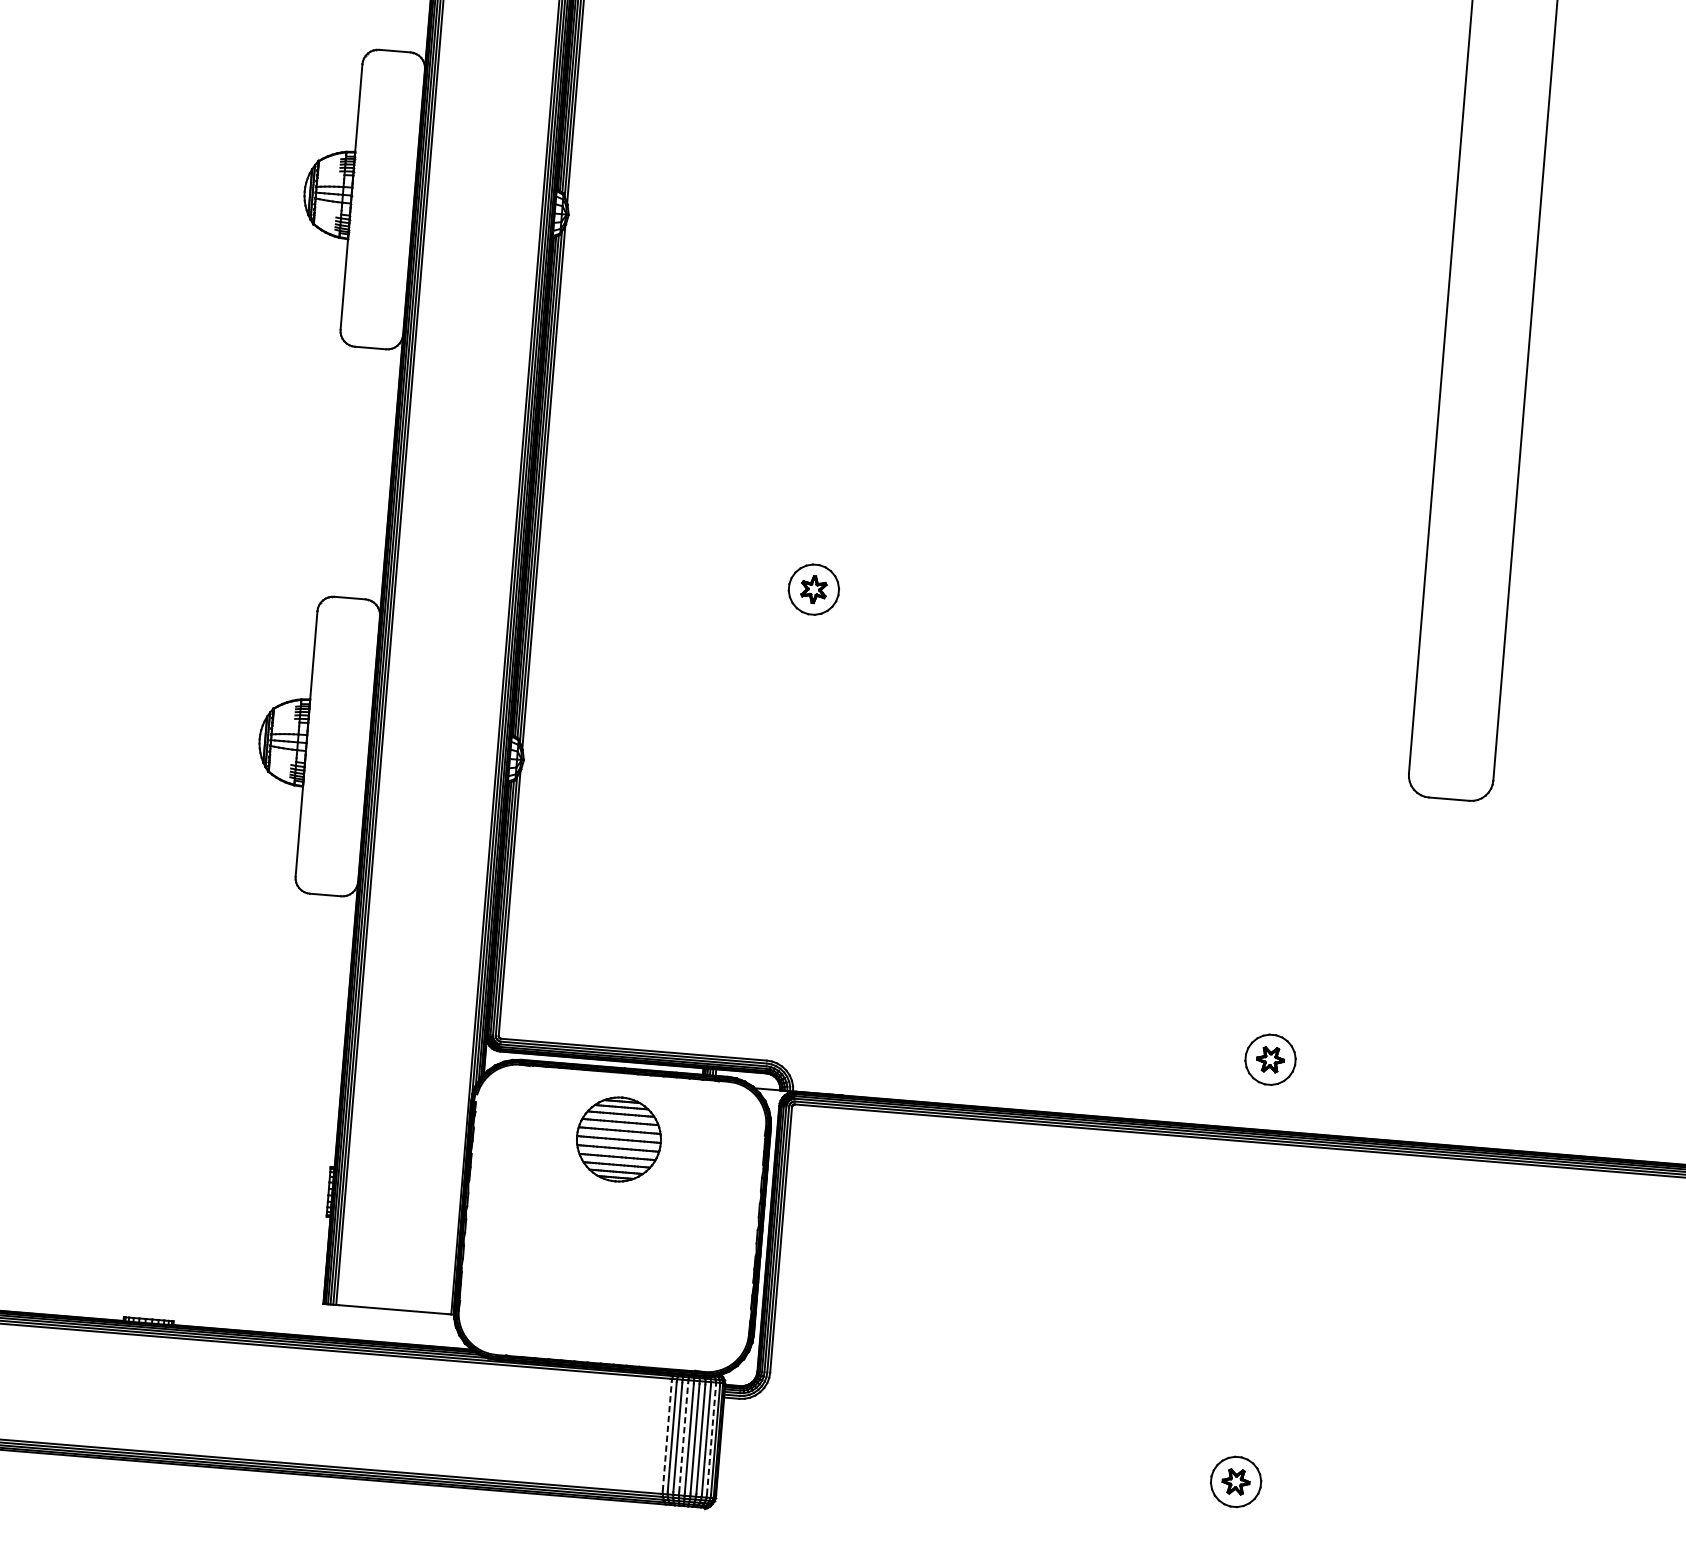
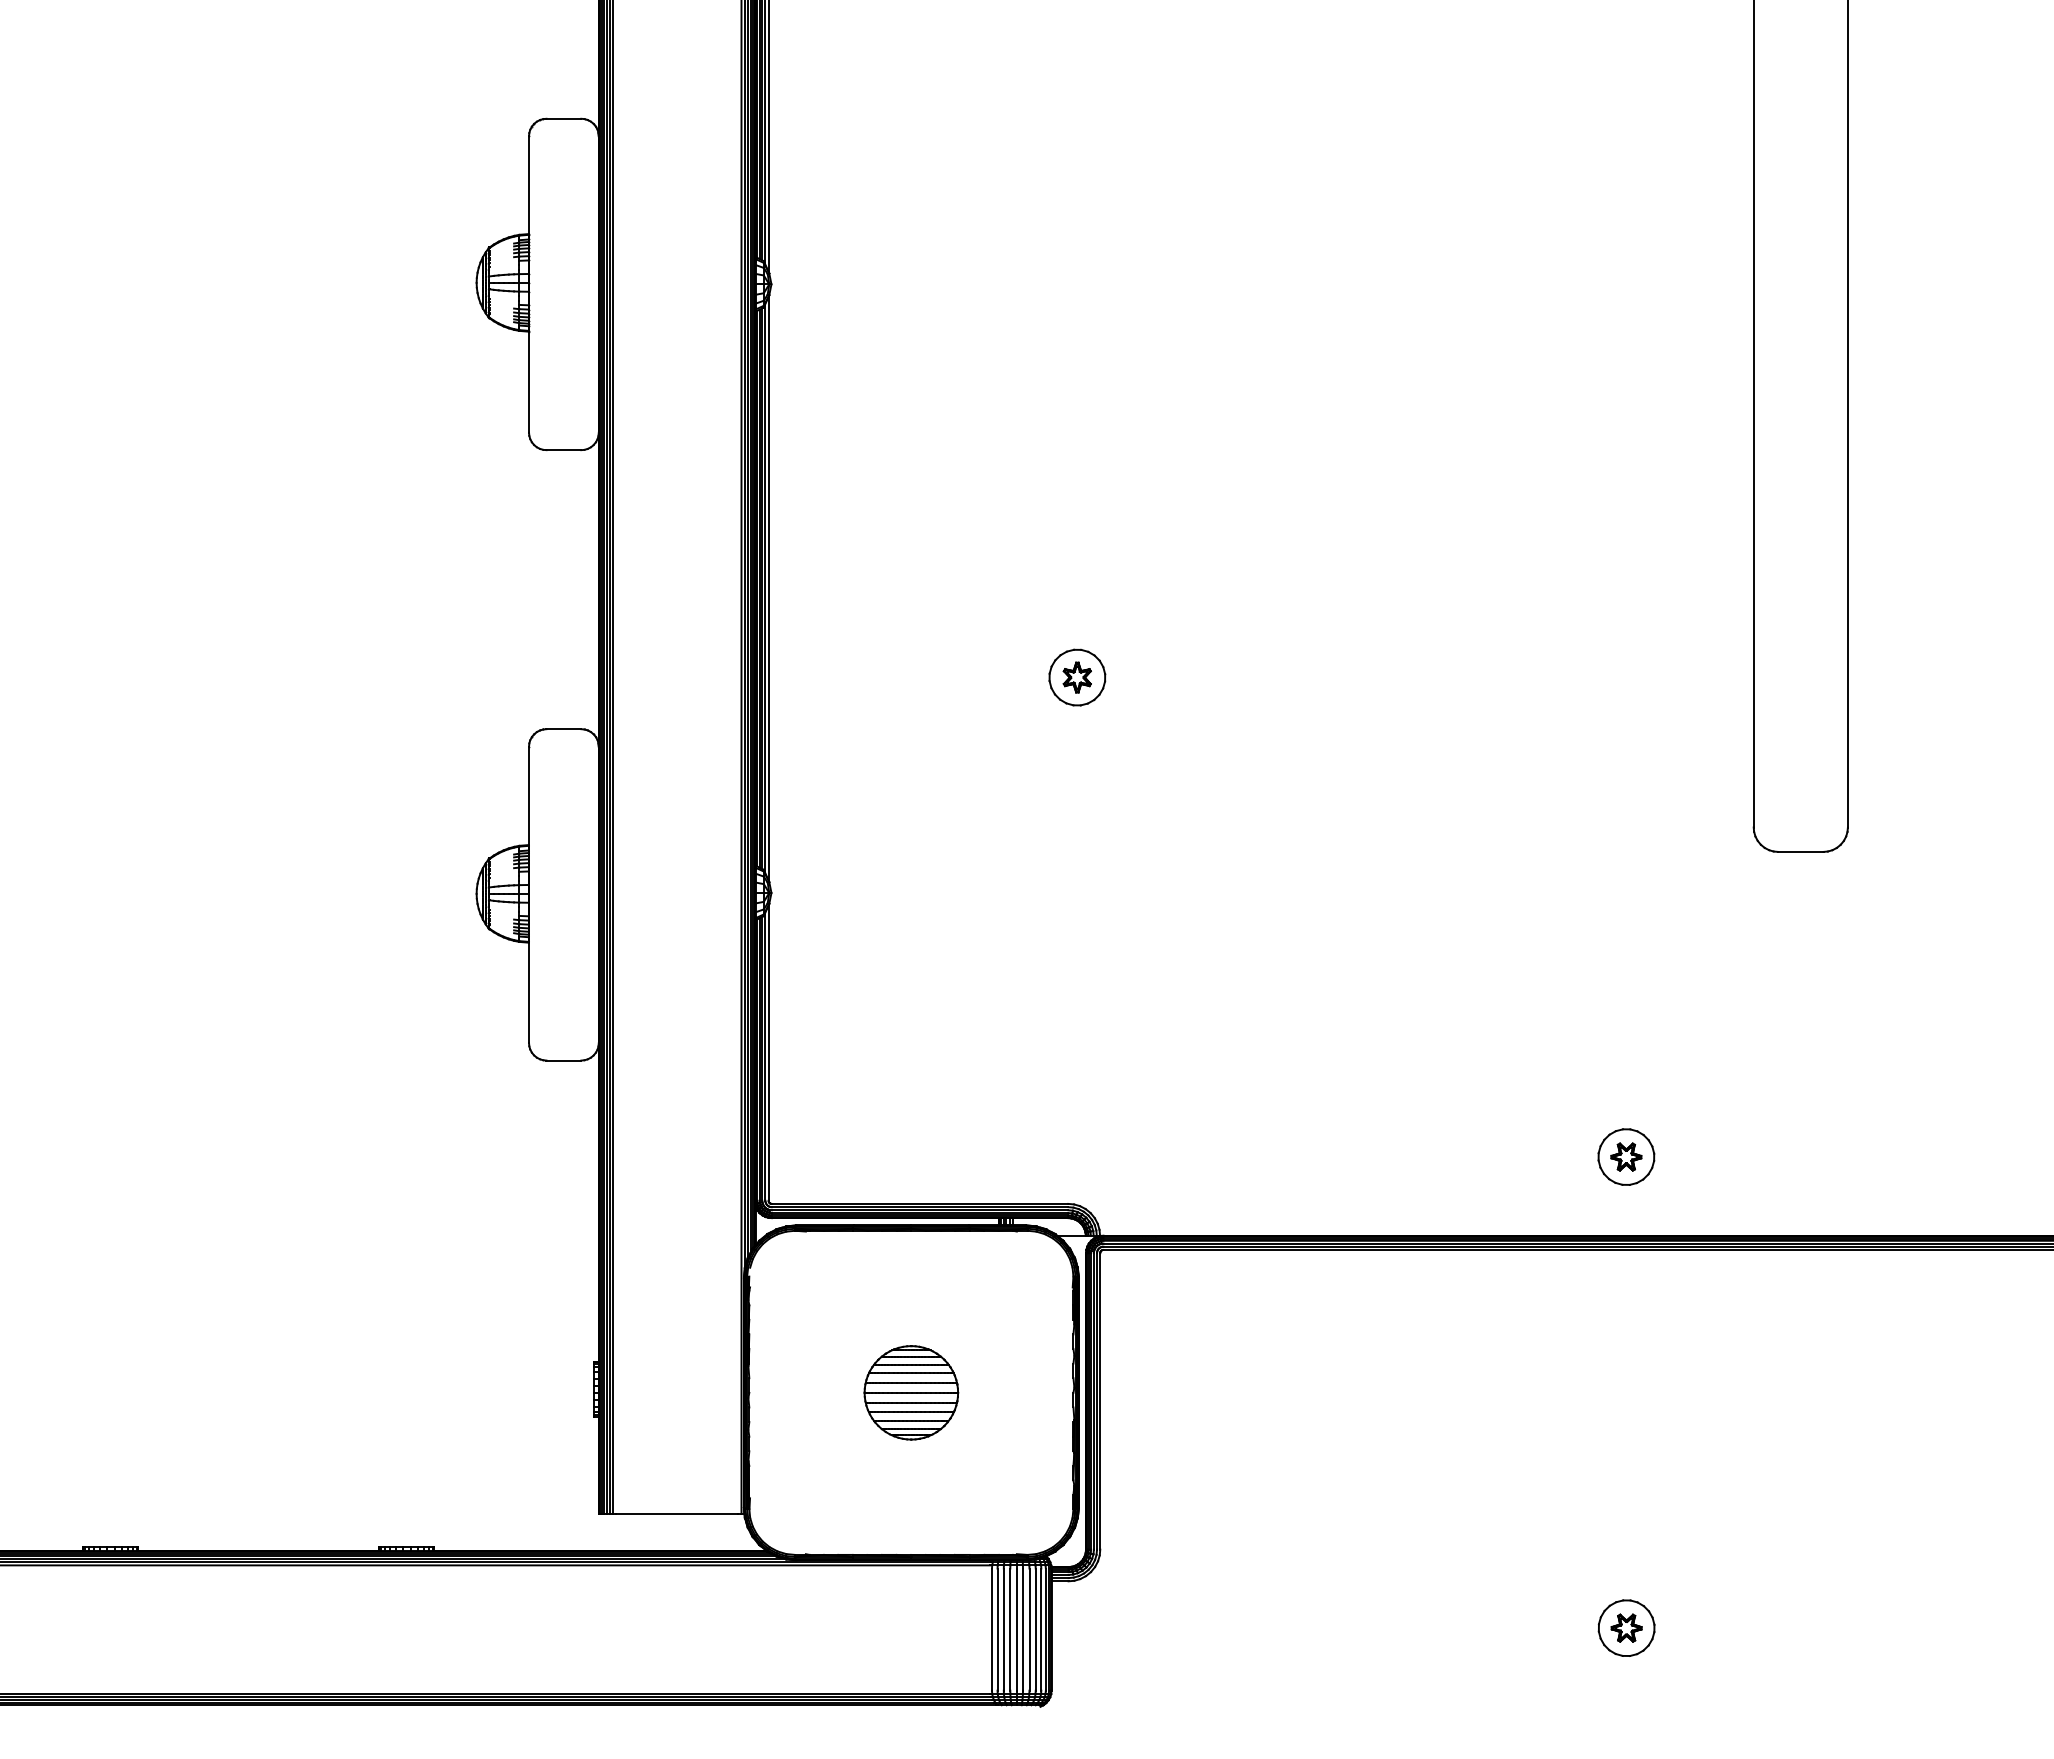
part: (619, 1139) -> (911, 1392), moved
line: (666, 1436) -> (991, 1629), dashed -> solid
line: (683, 1437) -> (1010, 1629), dashed -> solid
line: (711, 1440) -> (1041, 1629), dashed -> solid

